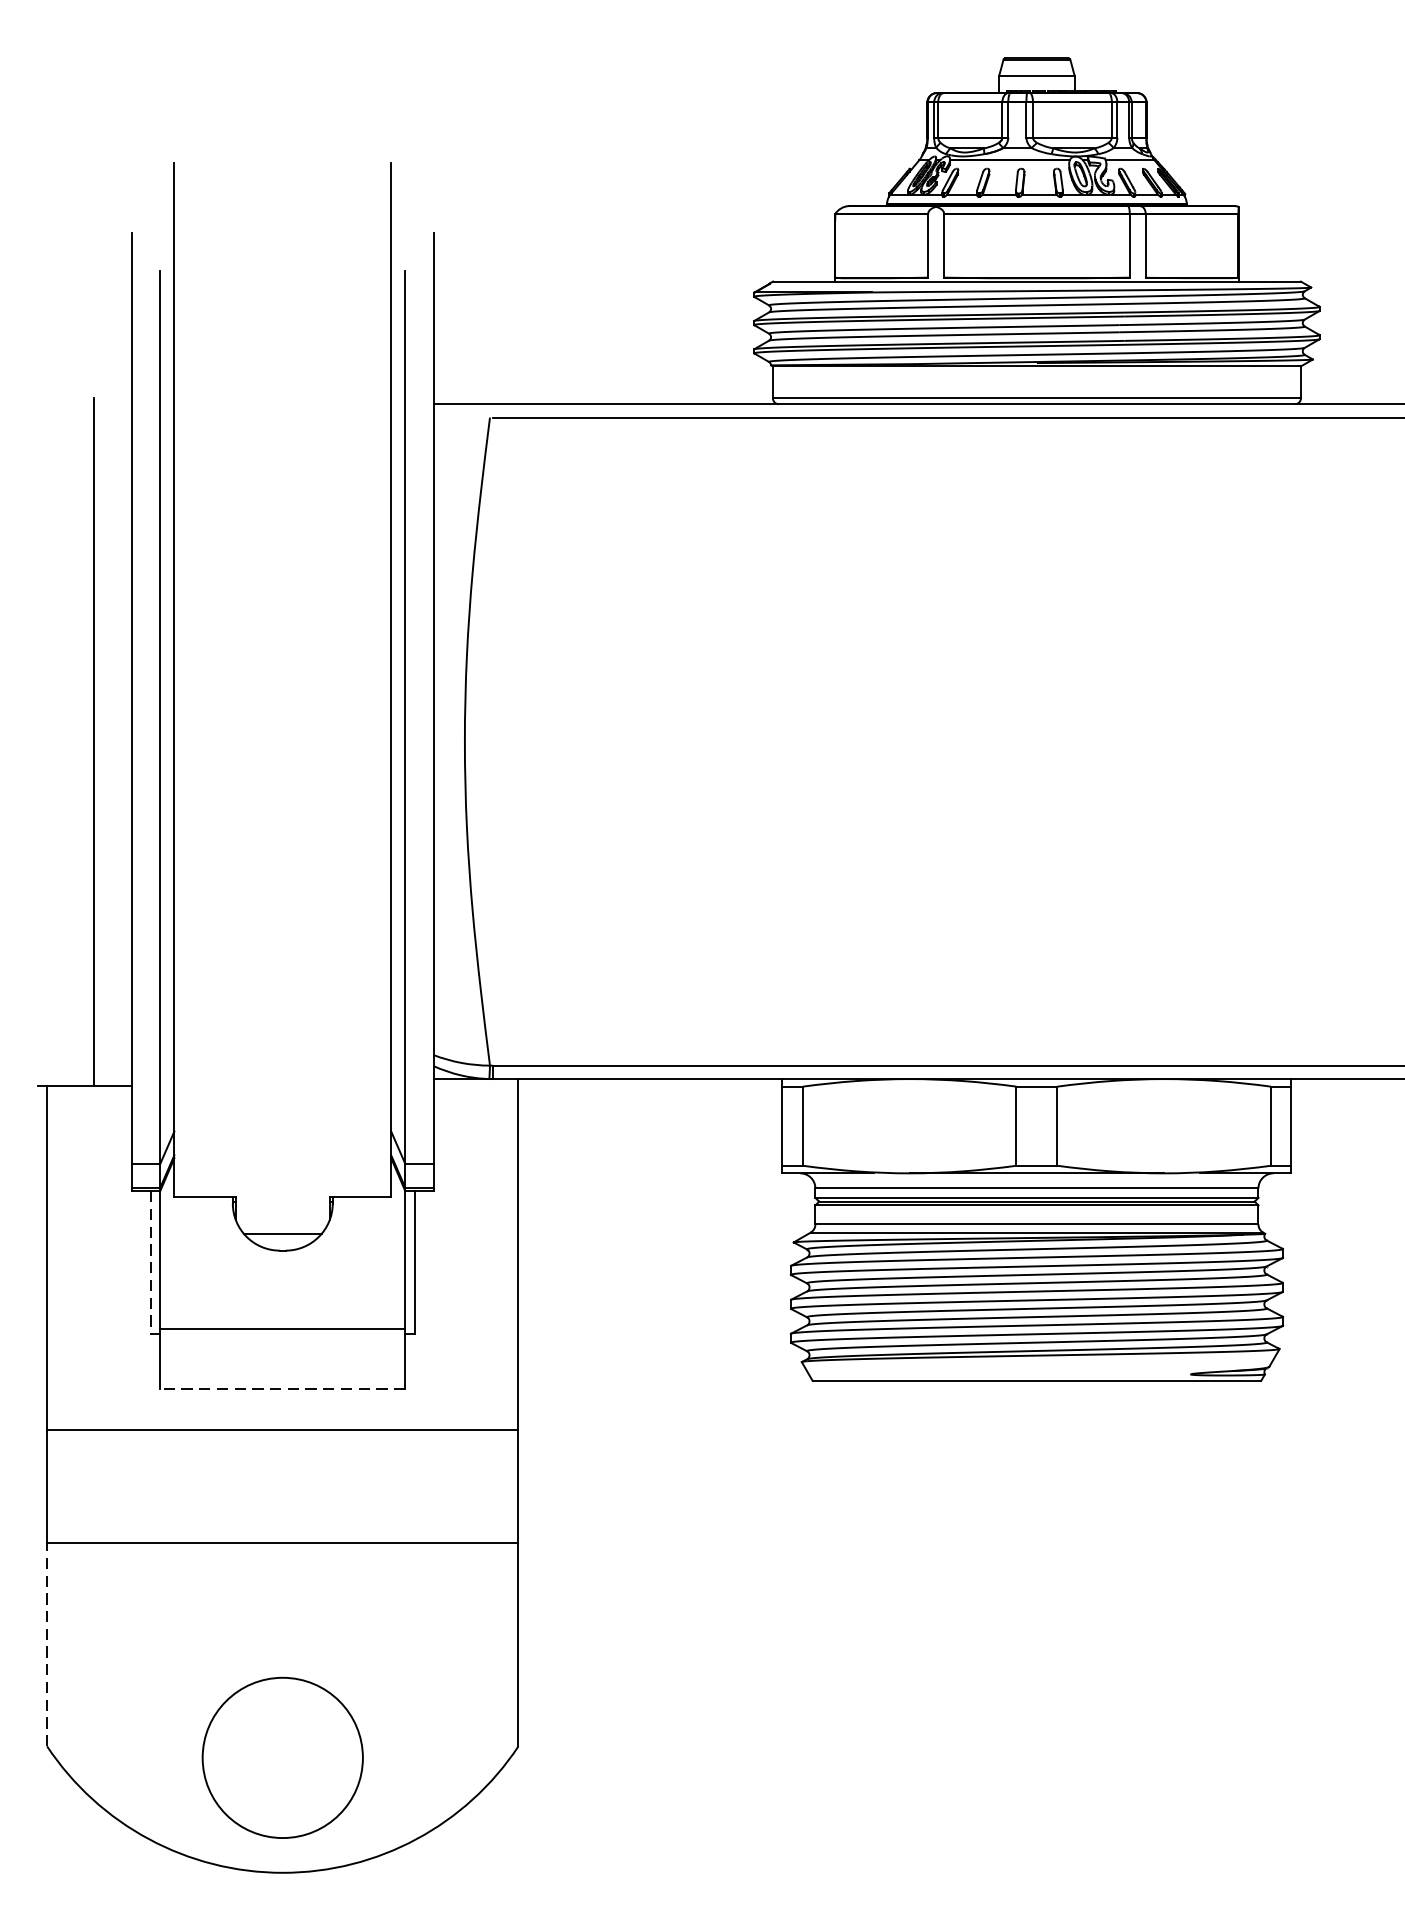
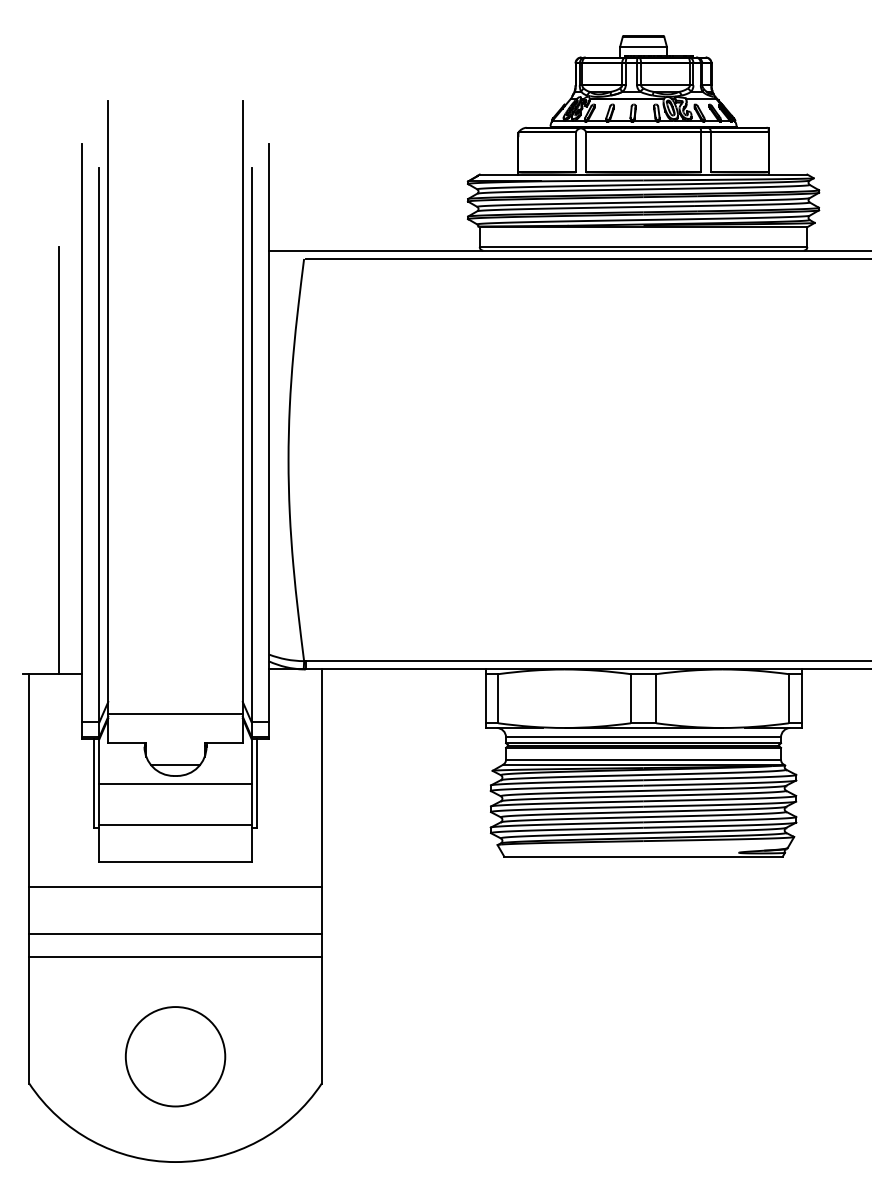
line: (282, 1150) -> (175, 713), added
line: (150, 1262) -> (93, 783), dashed -> solid
line: (282, 1264) -> (175, 784), added
line: (282, 1388) -> (175, 861), dashed -> solid
line: (282, 1504) -> (175, 933), added
line: (47, 1643) -> (29, 1019), dashed -> solid
circle: (282, 1757) -> (175, 1056), moved

